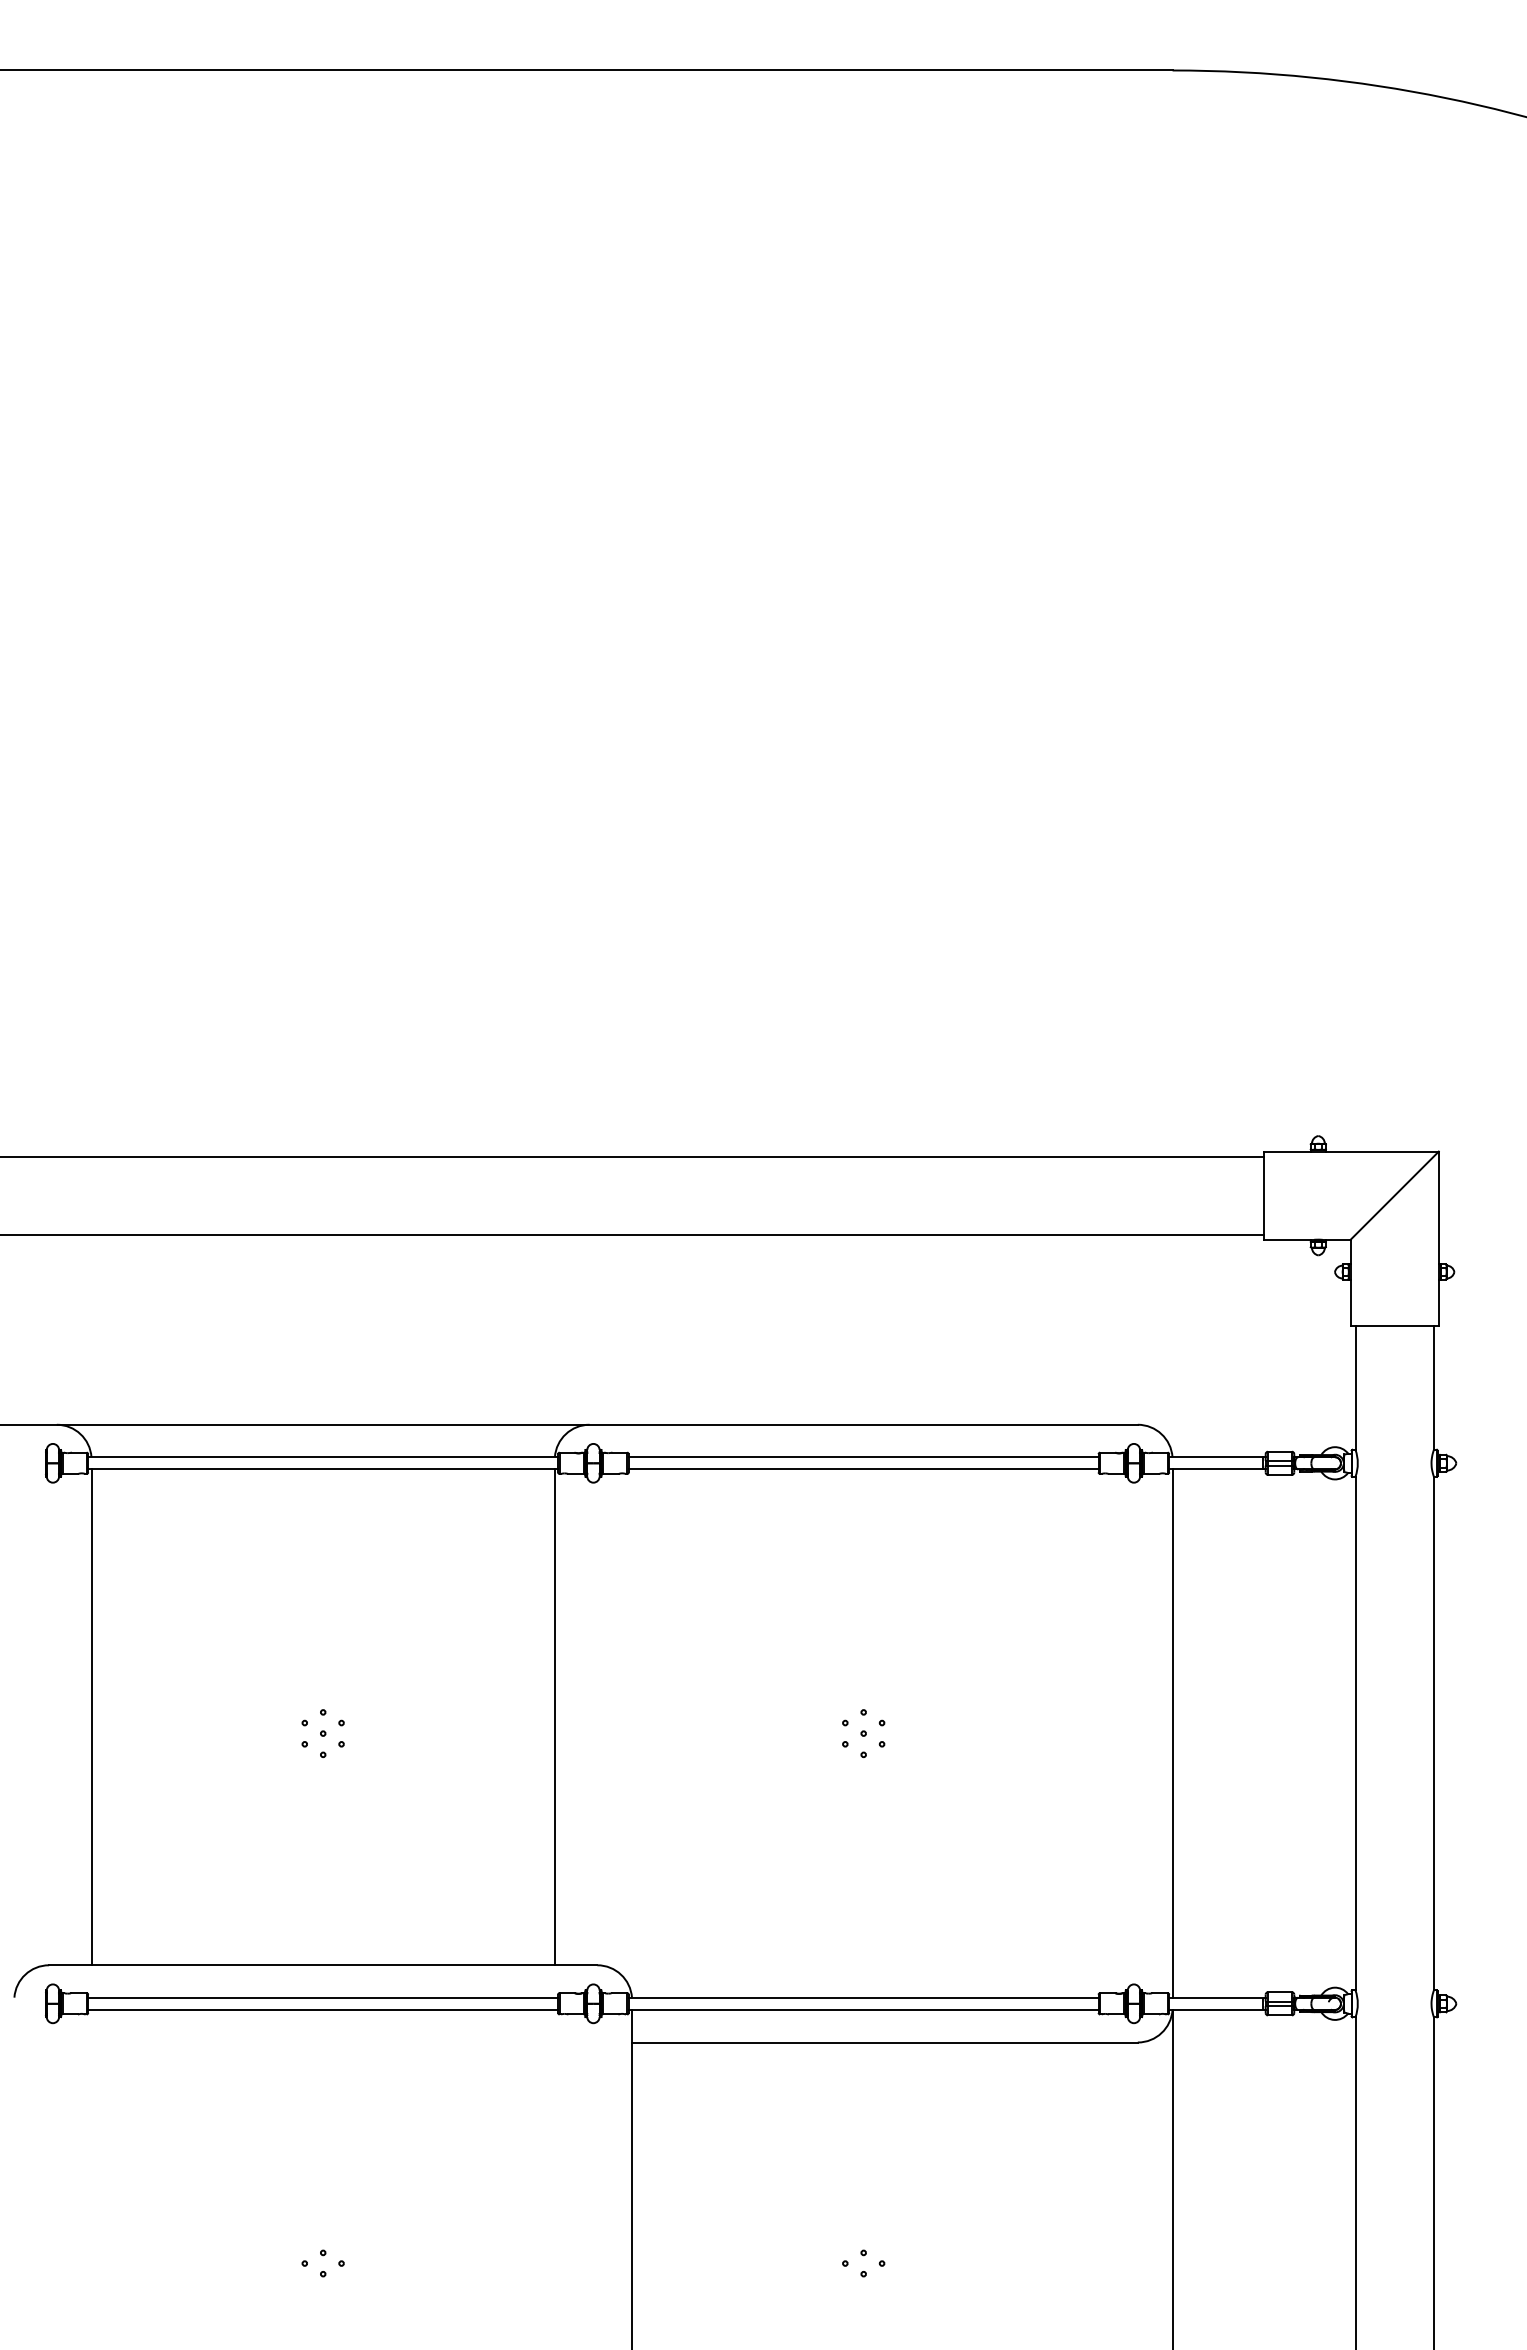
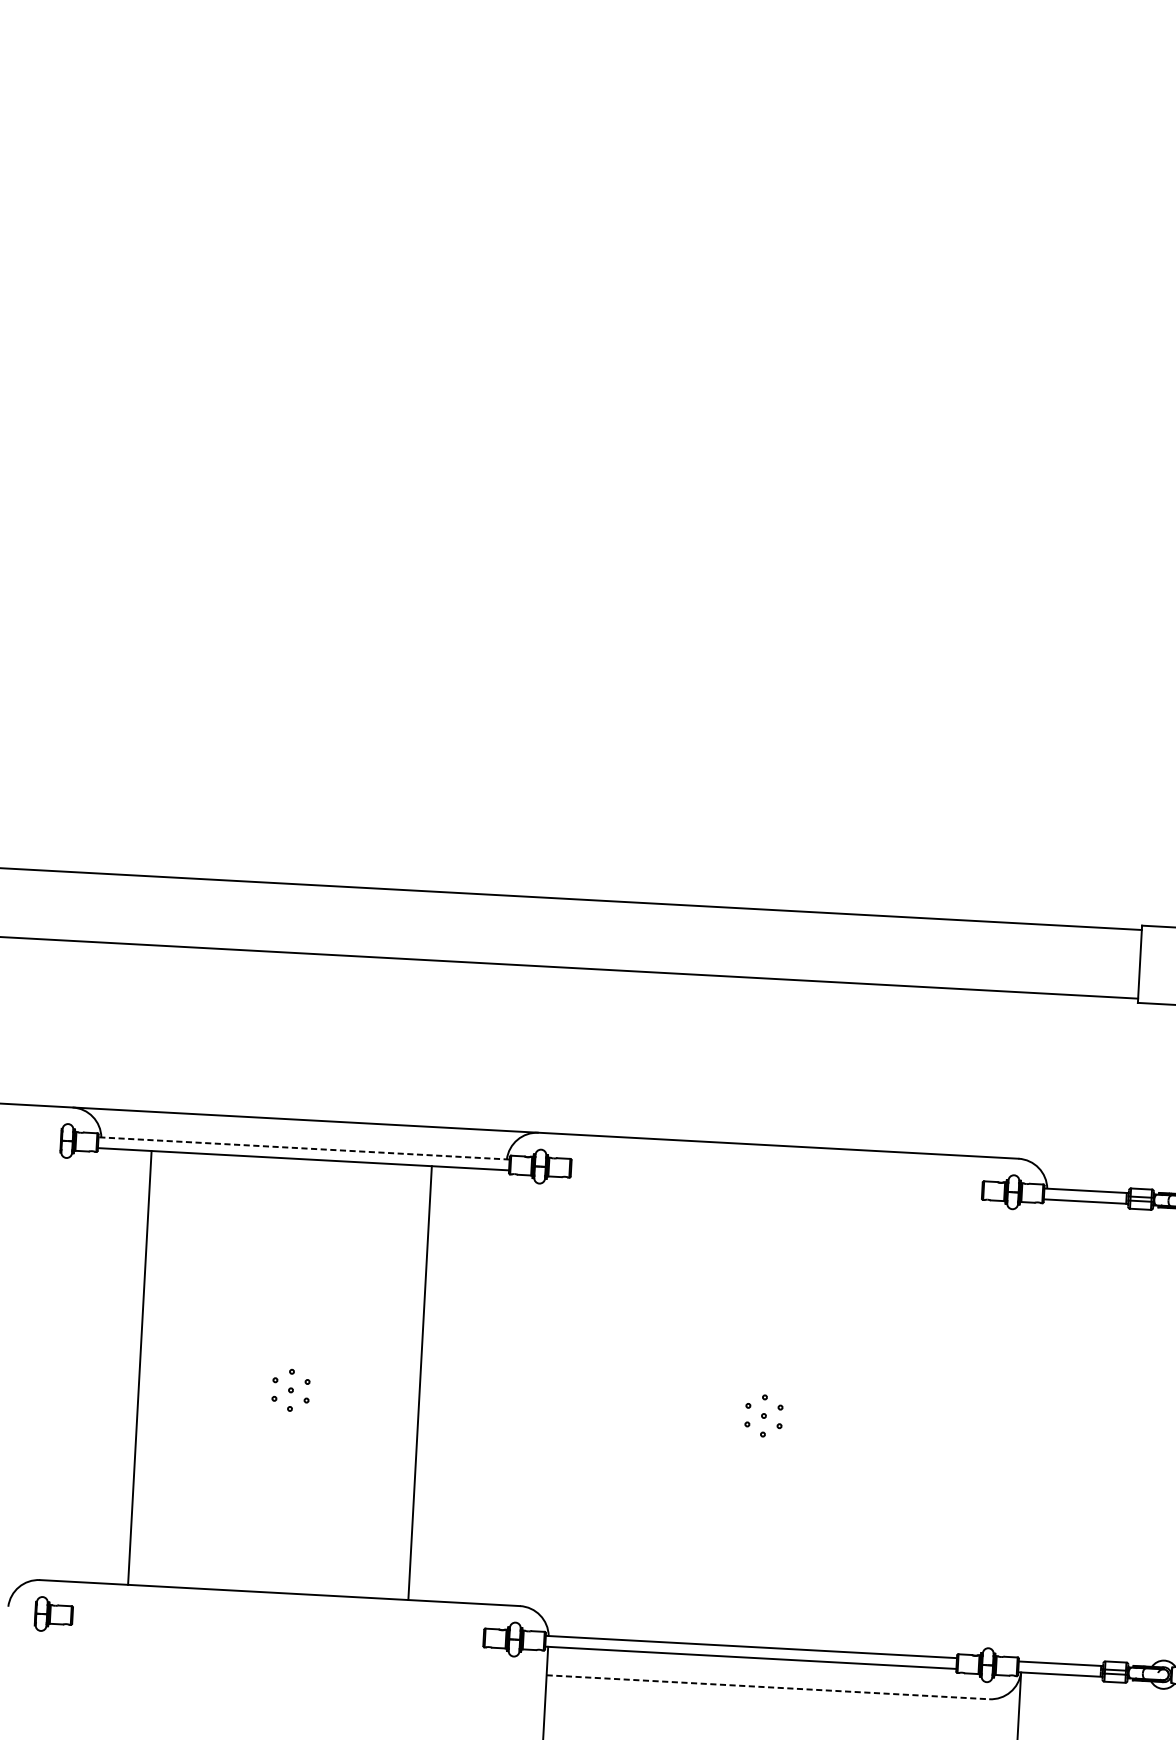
line: (323, 1457) -> (304, 1148), solid -> dashed
line: (863, 1457) -> (776, 1174), removed
line: (863, 1469) -> (776, 1184), removed
line: (91, 1717) -> (139, 1368), moved
line: (554, 1717) -> (419, 1383), moved
line: (1172, 1733) -> (1034, 1430), removed
line: (323, 1997) -> (278, 1621), removed
line: (323, 2009) -> (278, 1631), removed
line: (884, 2042) -> (767, 1687), solid -> dashed

